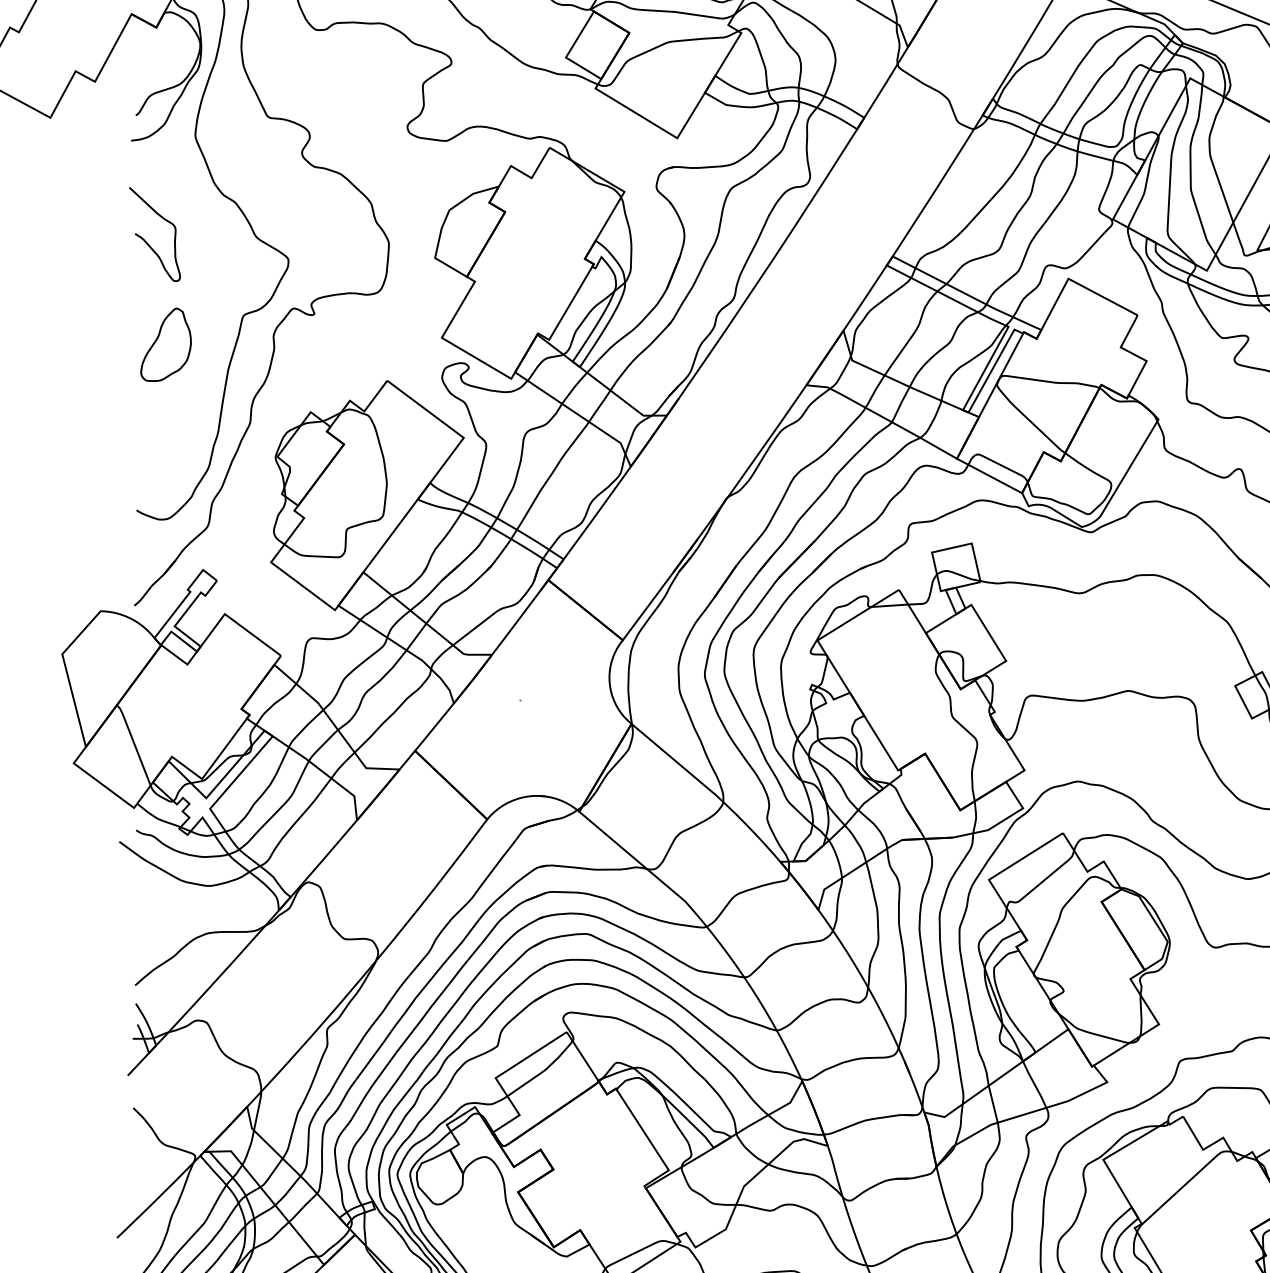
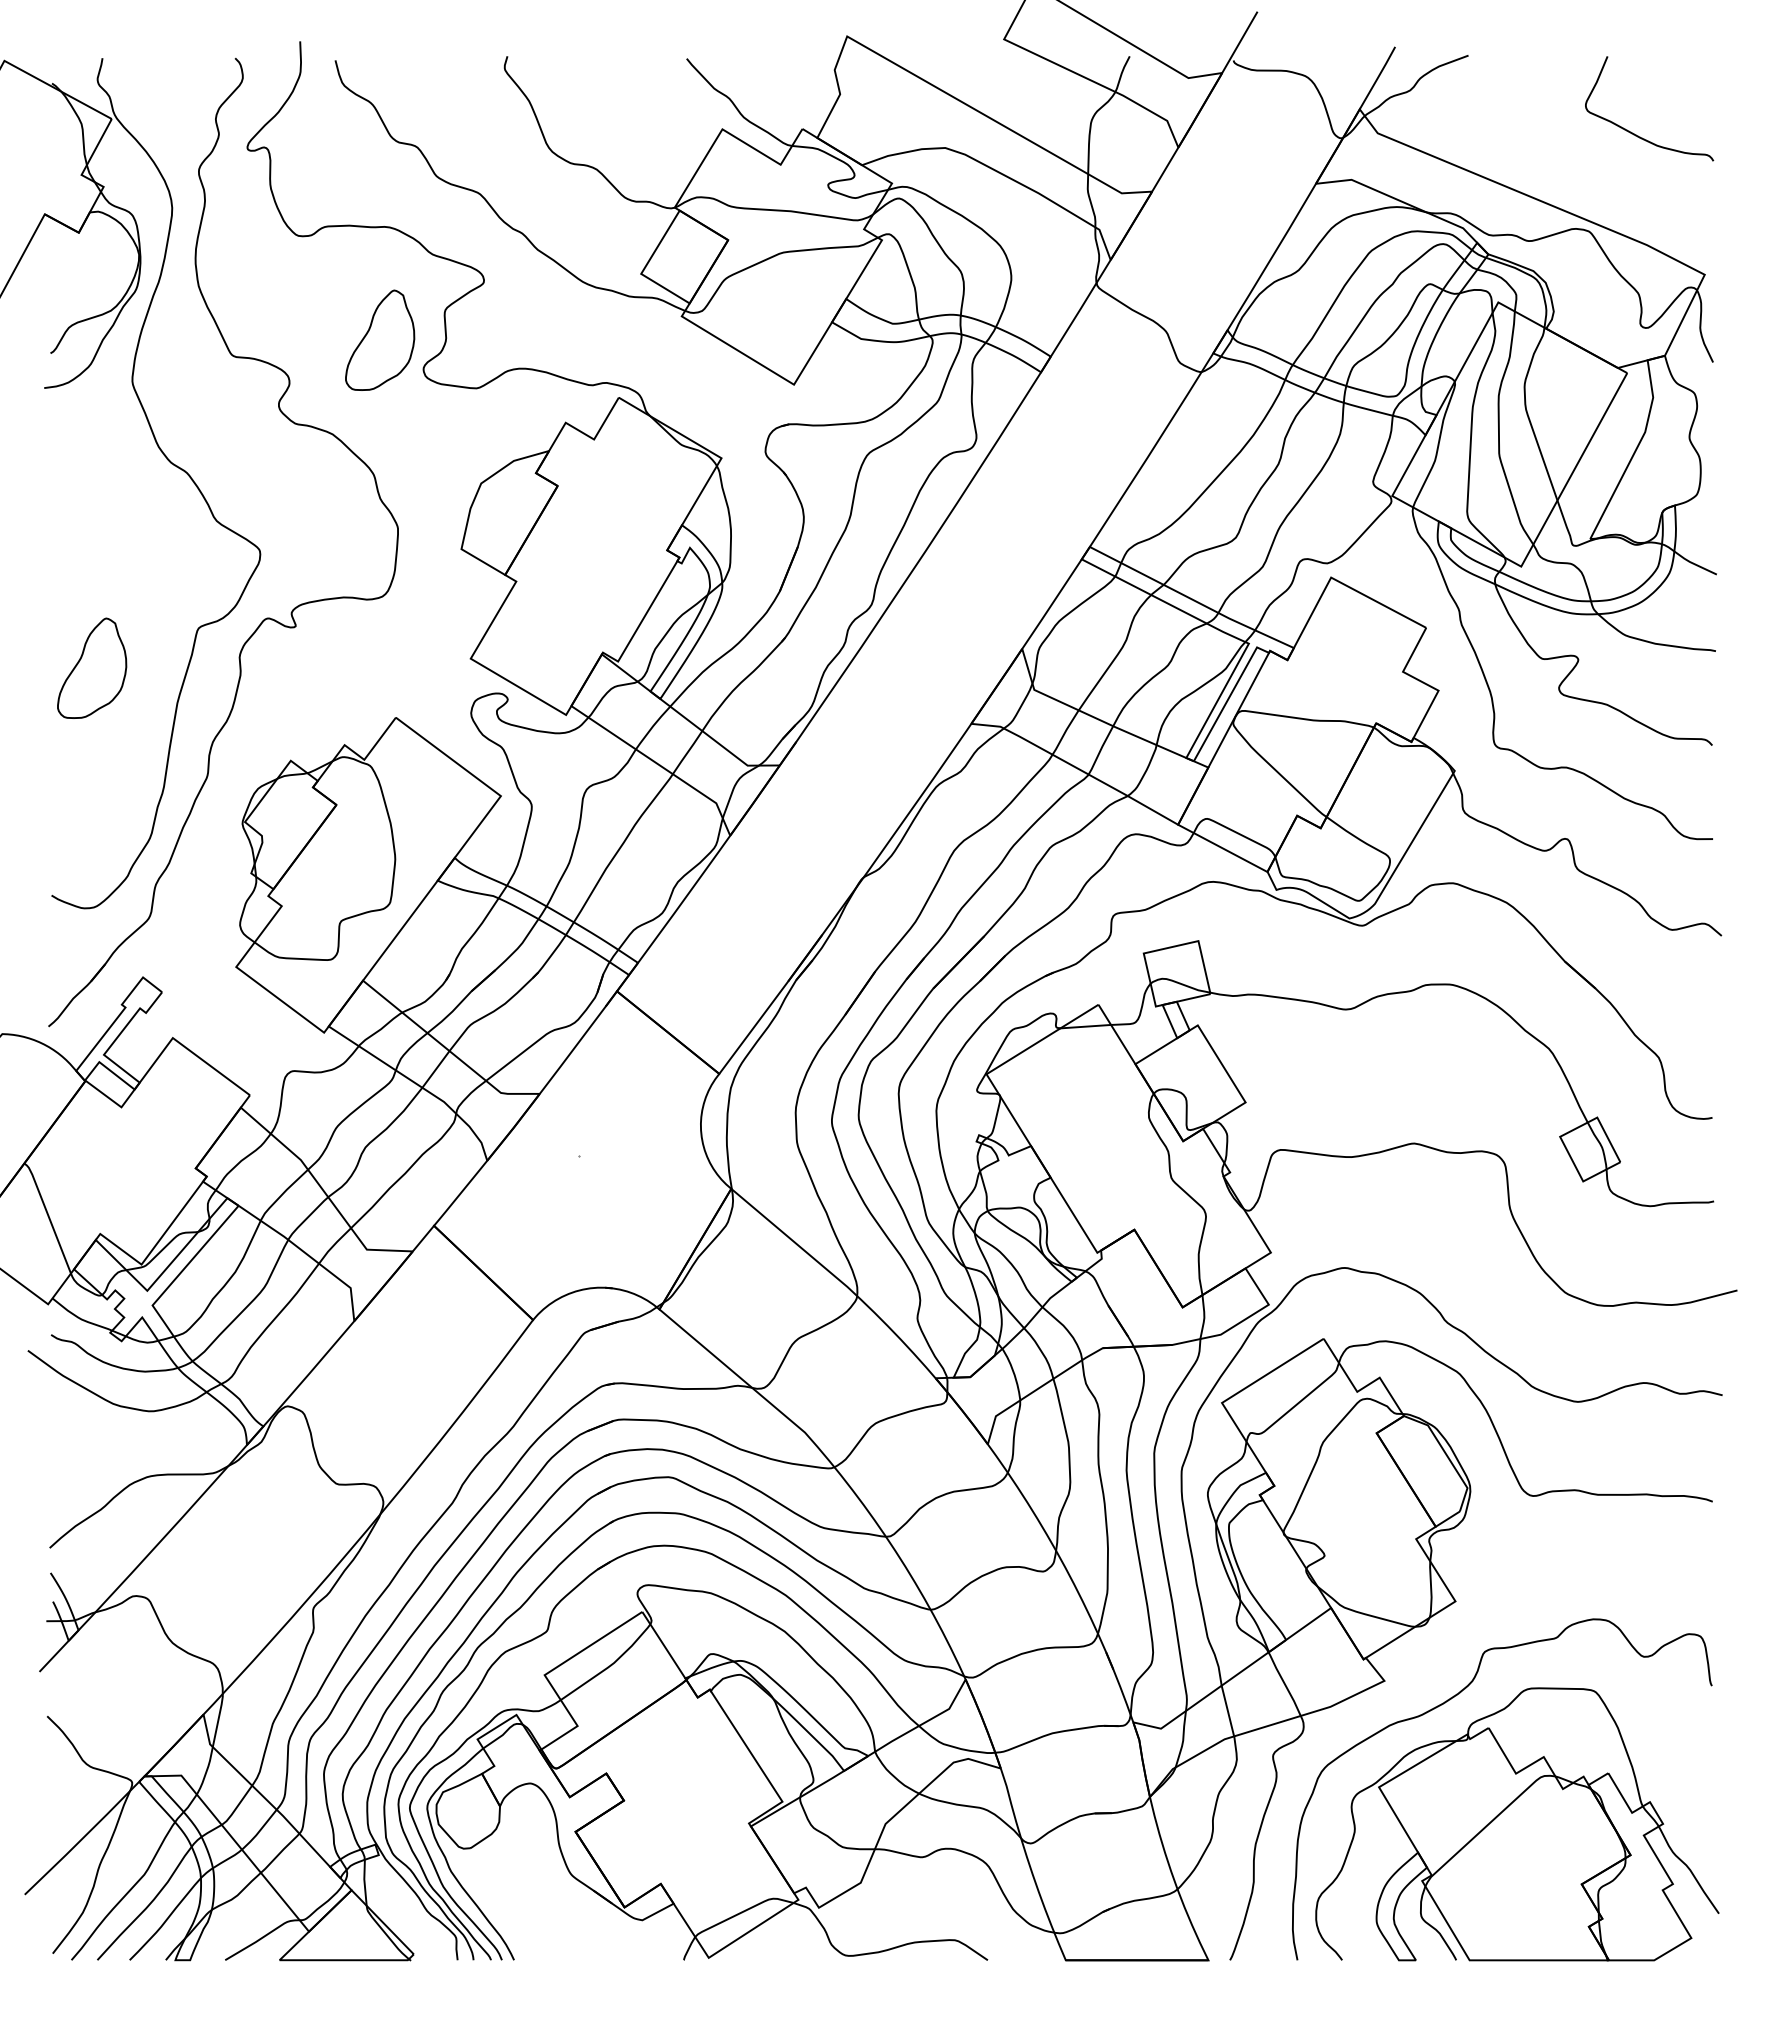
part: (376, 105) -> (380, 339), added
curve: (145, 240) -> (64, 525), removed

